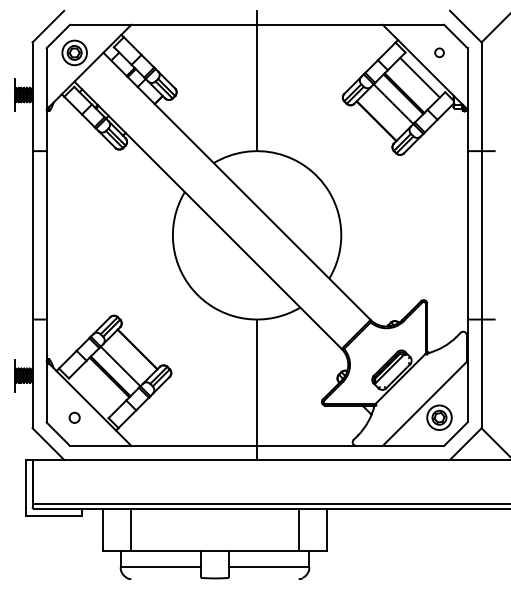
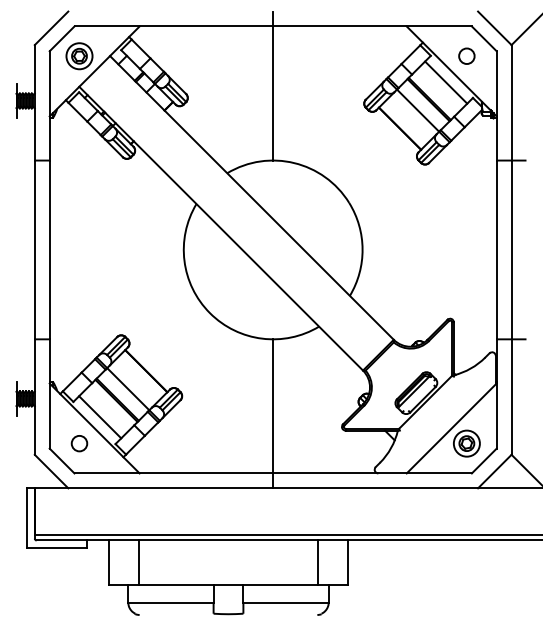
circle: (439, 52) -> (466, 55), size x1.67
line: (94, 393) -> (100, 417), added
circle: (74, 417) -> (79, 443), size x1.43

